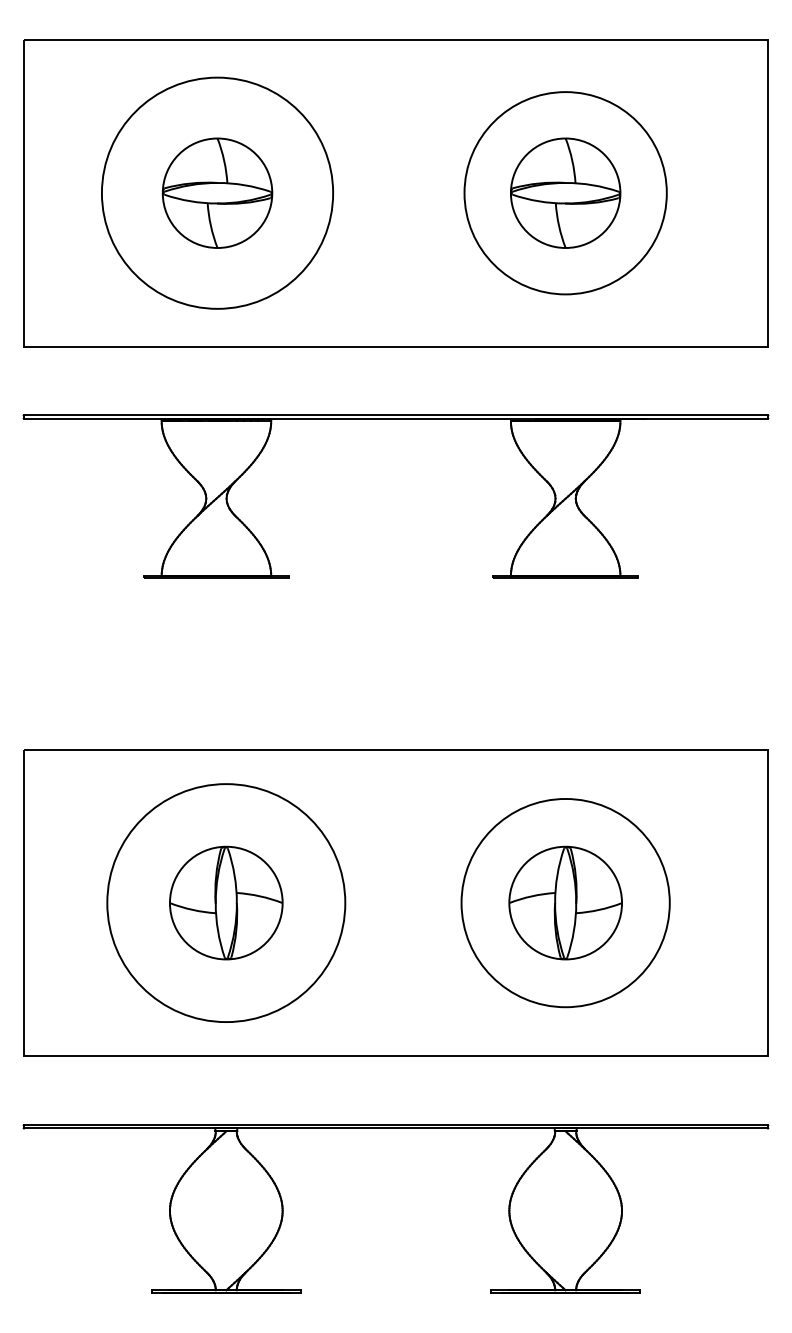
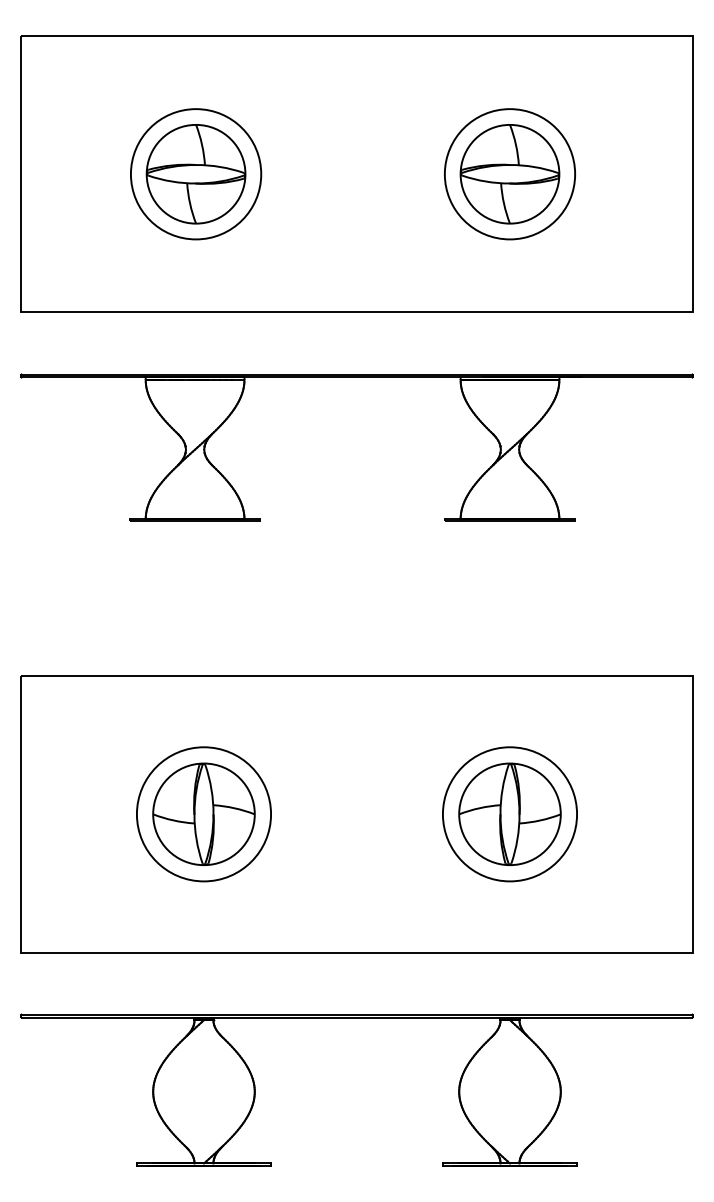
circle: (217, 193) -> (196, 174), size x0.62
circle: (565, 193) -> (509, 174), size x0.71
circle: (225, 902) -> (203, 813), size x0.62
circle: (565, 902) -> (509, 813), size x0.71

